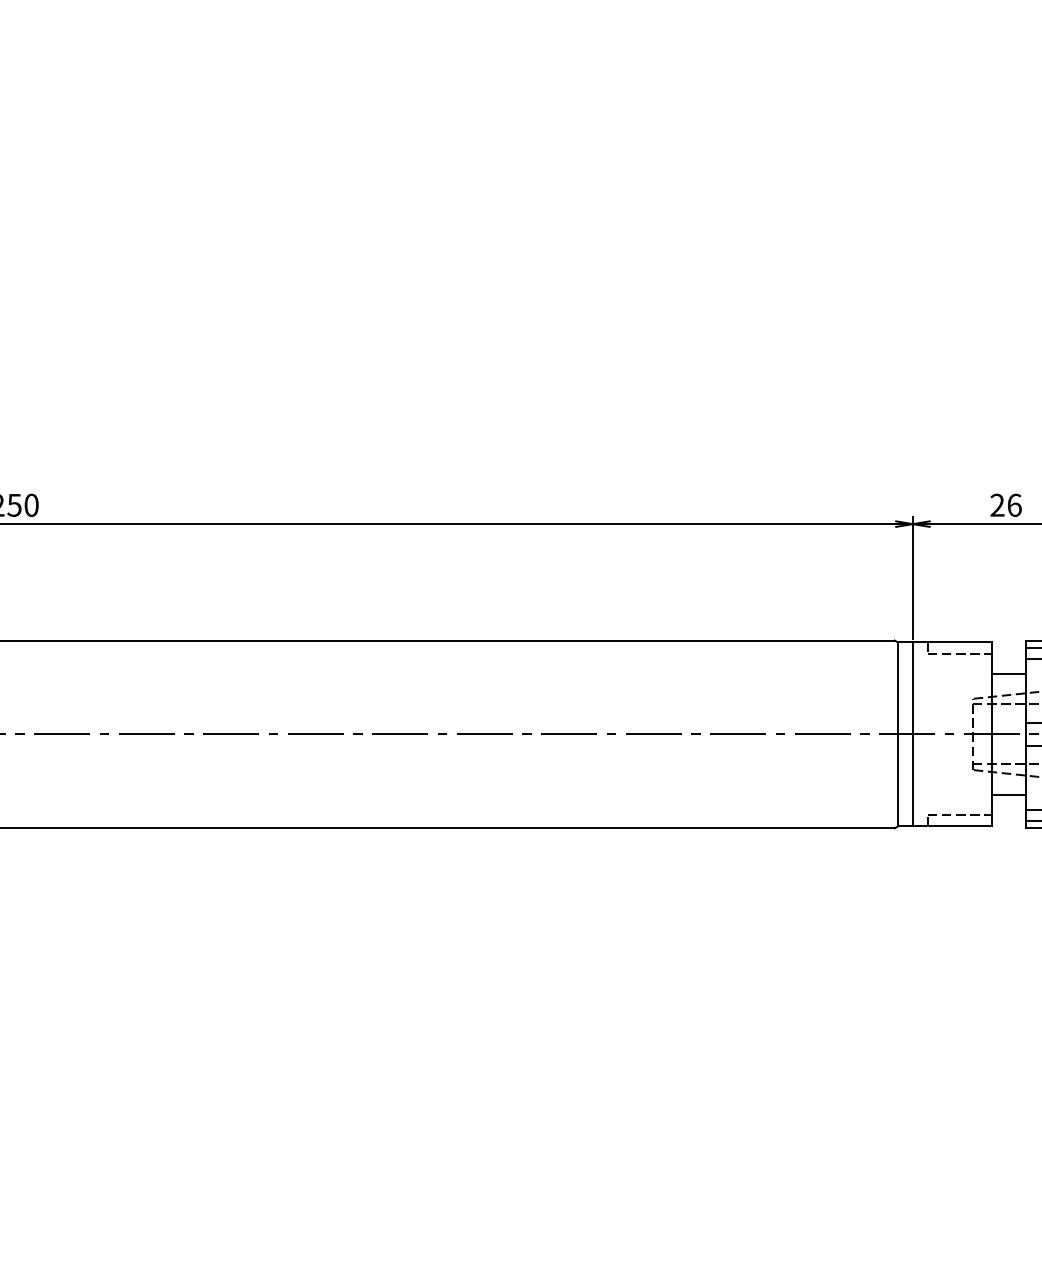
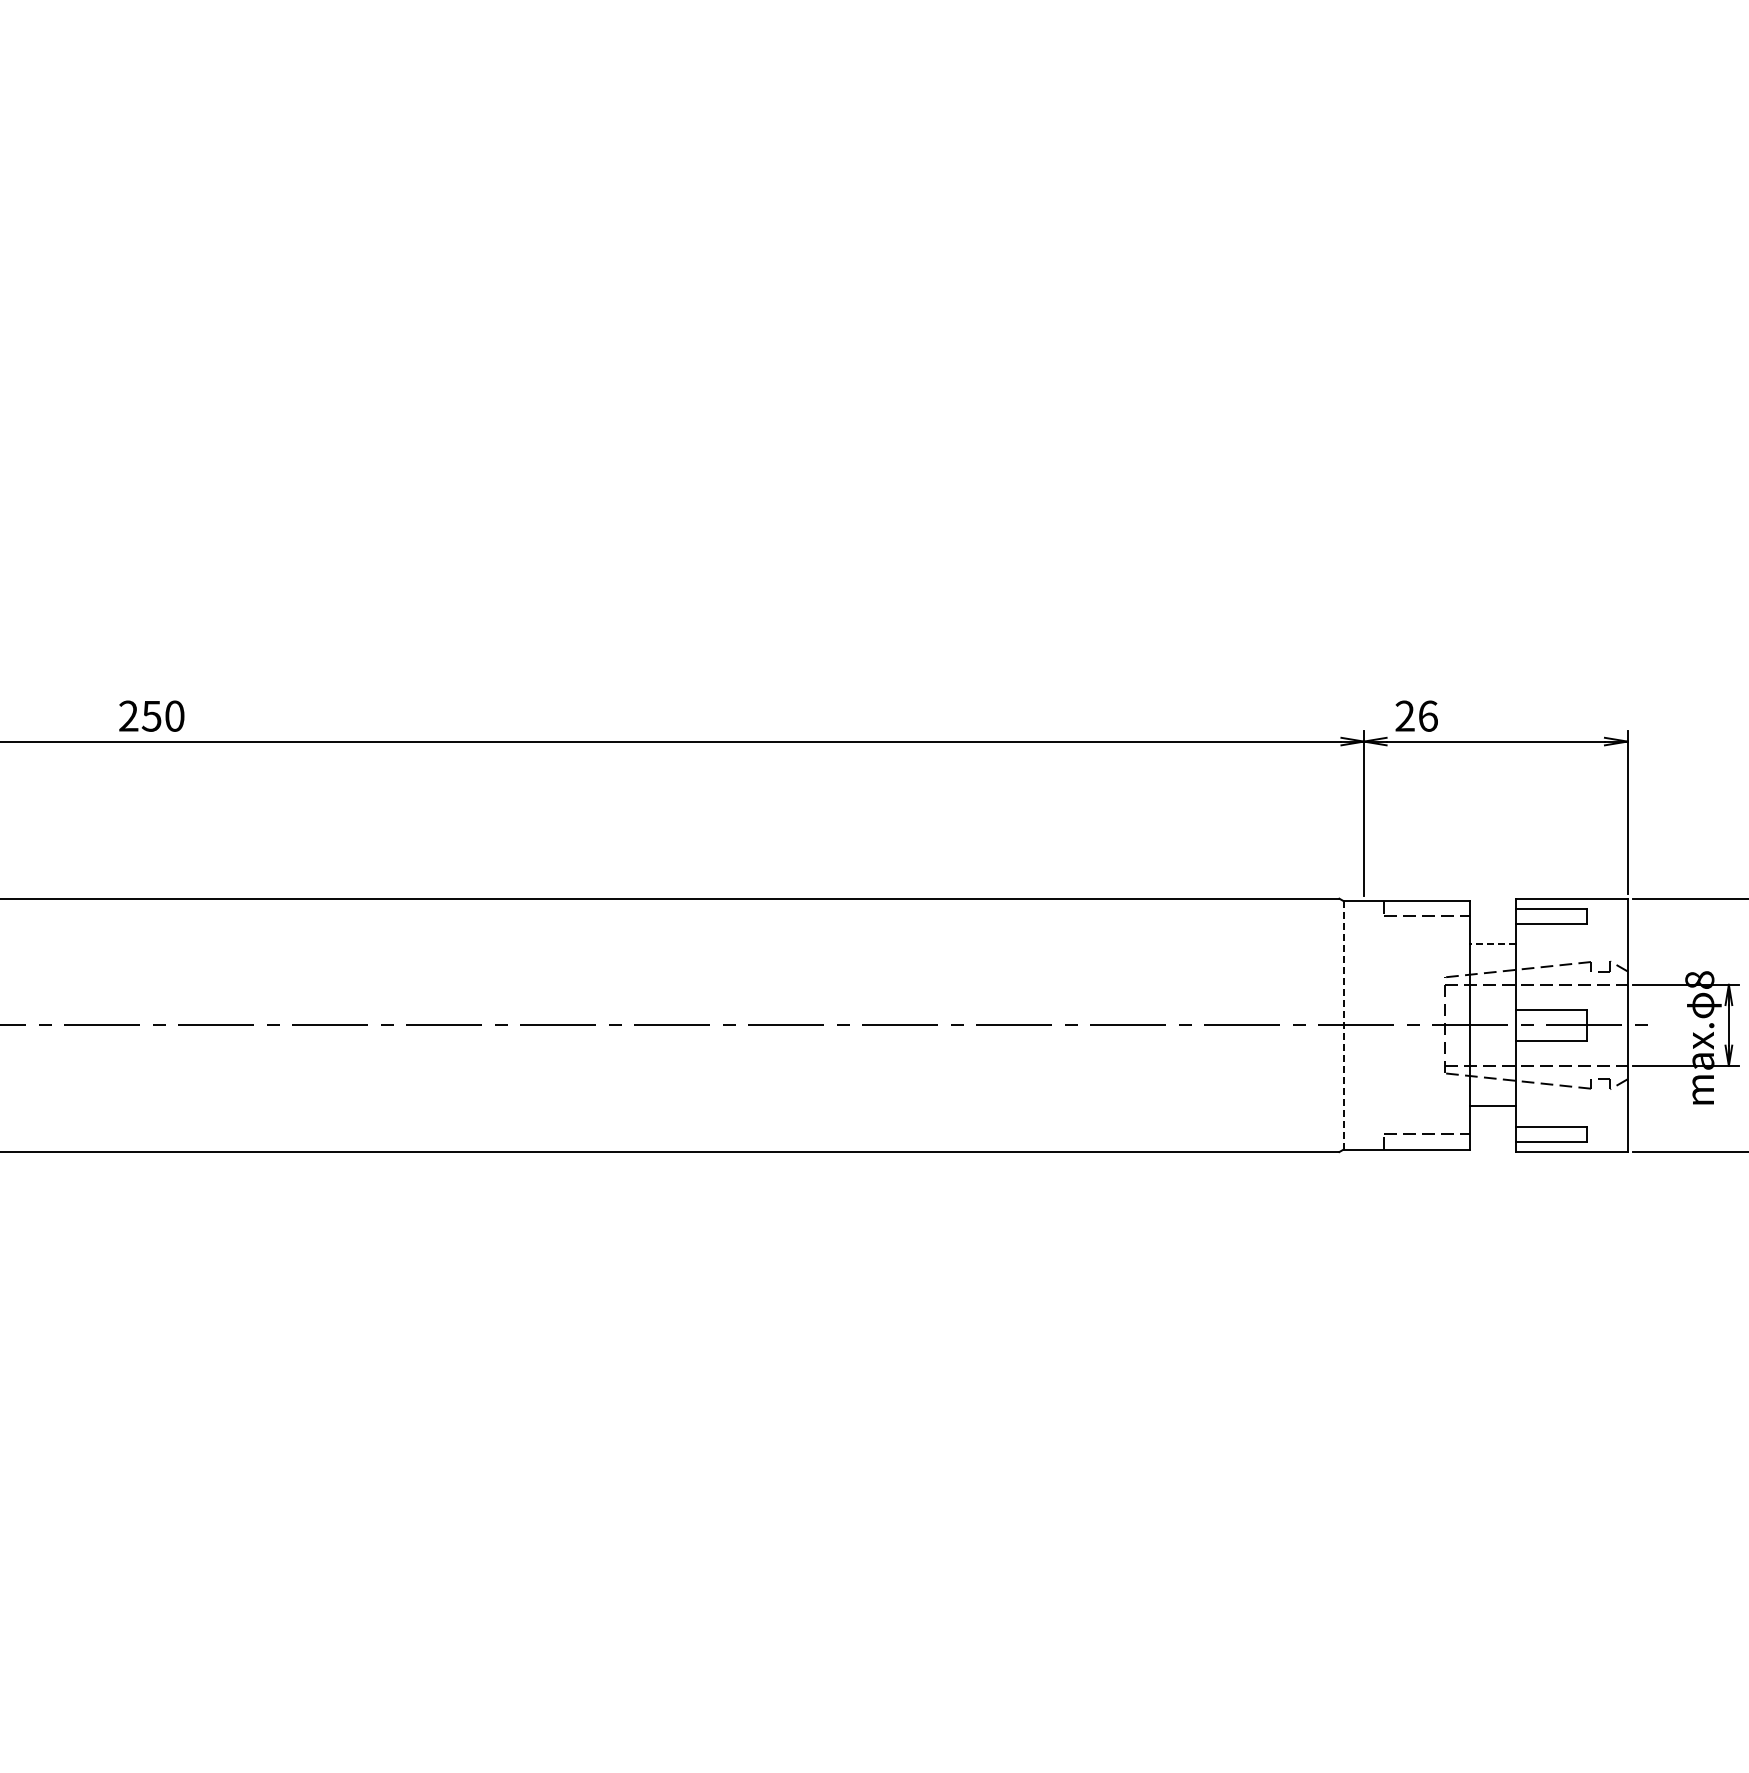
text: (1005, 504) -> (1416, 715), moved
line: (1008, 674) -> (1493, 944), solid -> dashed
line: (897, 733) -> (1343, 1024), solid -> dashed
line: (913, 734) -> (1364, 1025), removed

